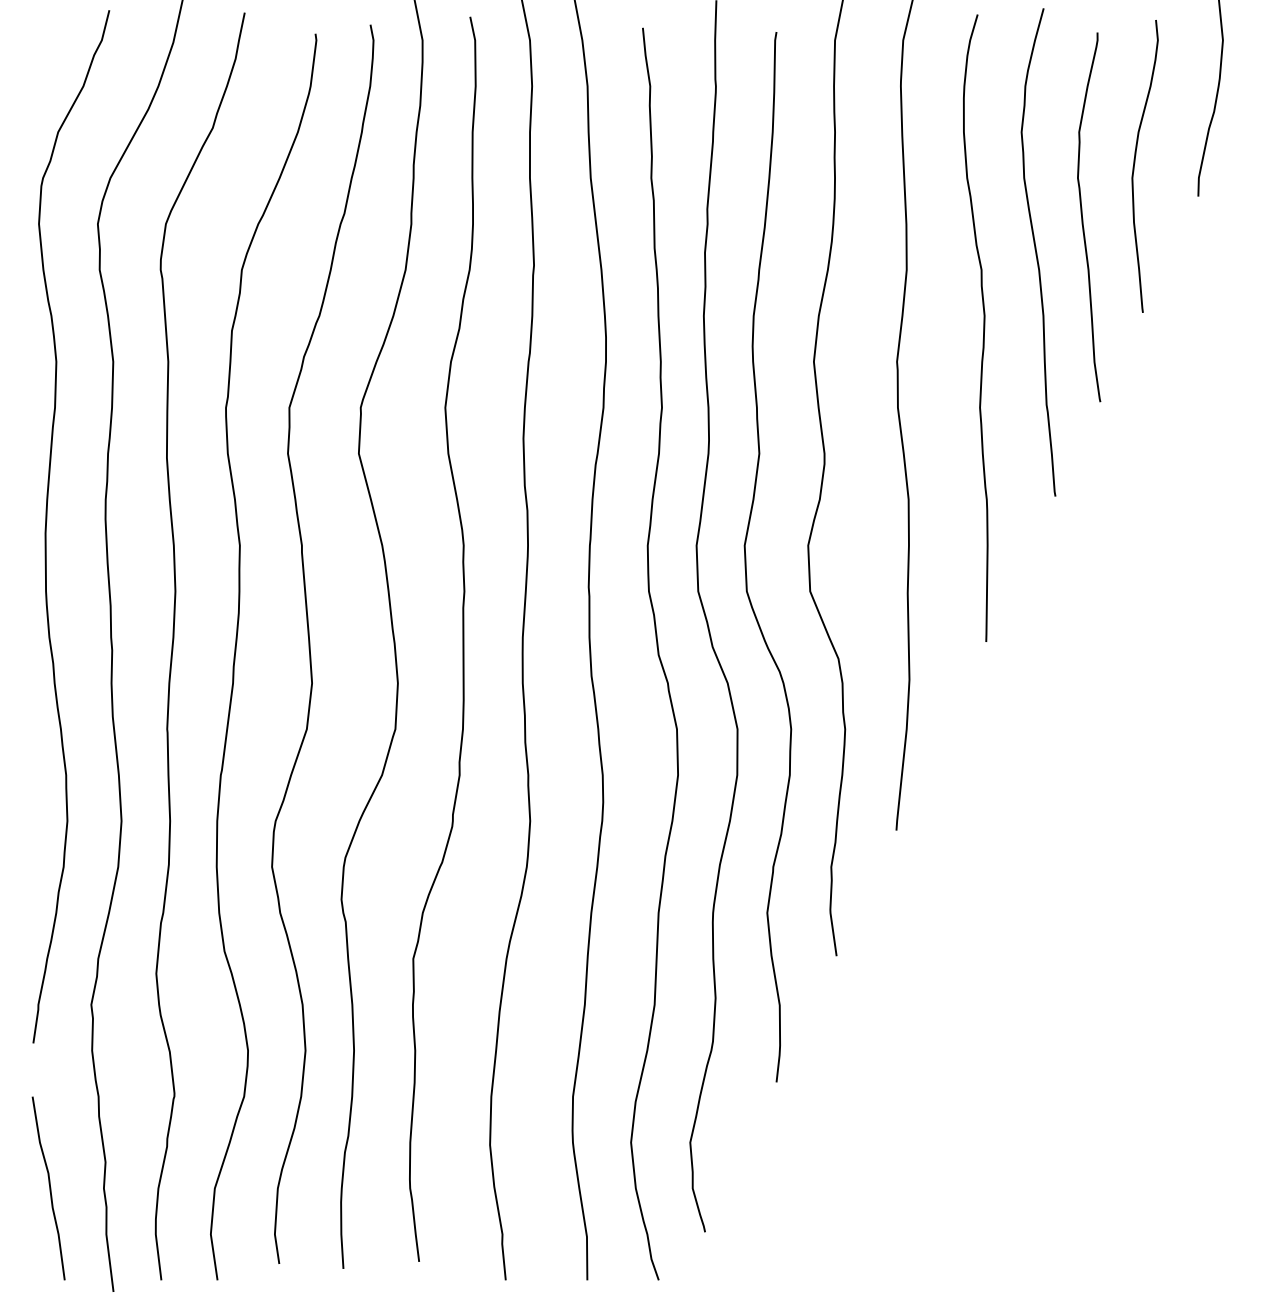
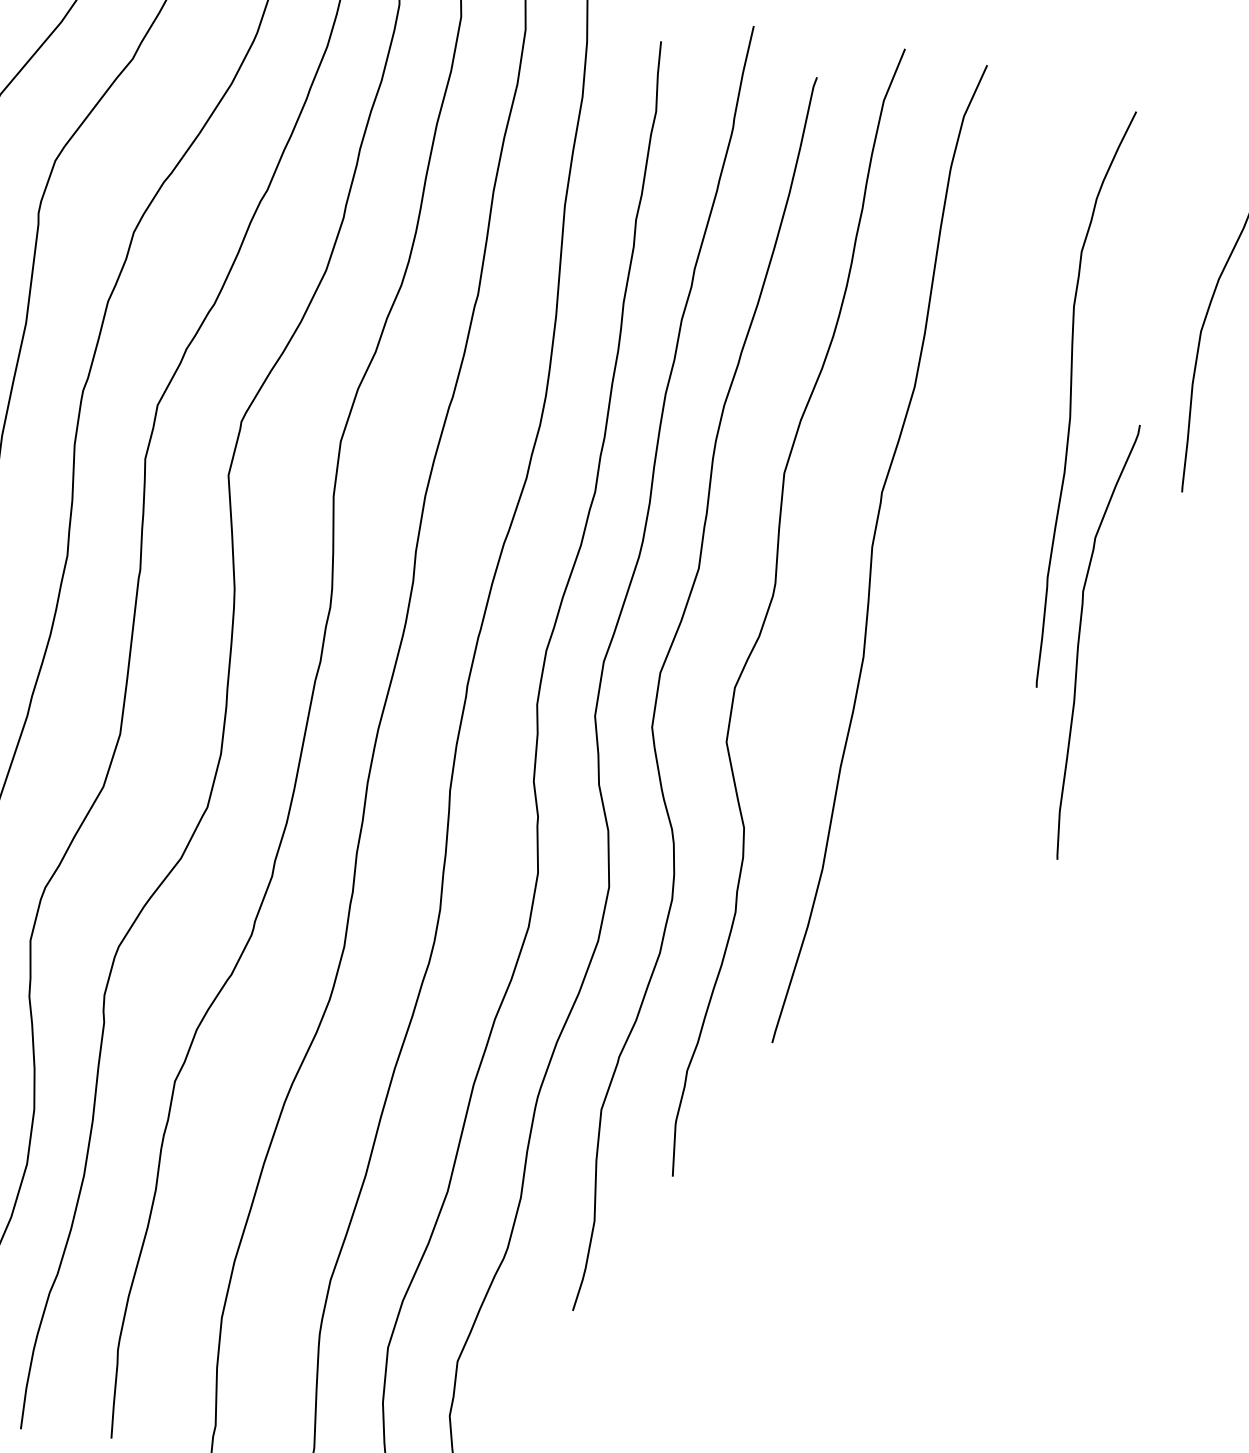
curve: (1083, 218) -> (1080, 640), moved
curve: (983, 327) -> (991, 472), removed

